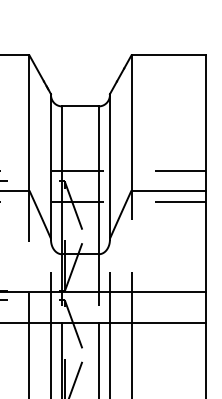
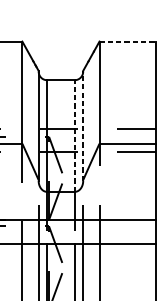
line: (169, 55) -> (128, 41), solid -> dashed
line: (109, 166) -> (82, 125), solid -> dashed
line: (98, 180) -> (74, 136), solid -> dashed

